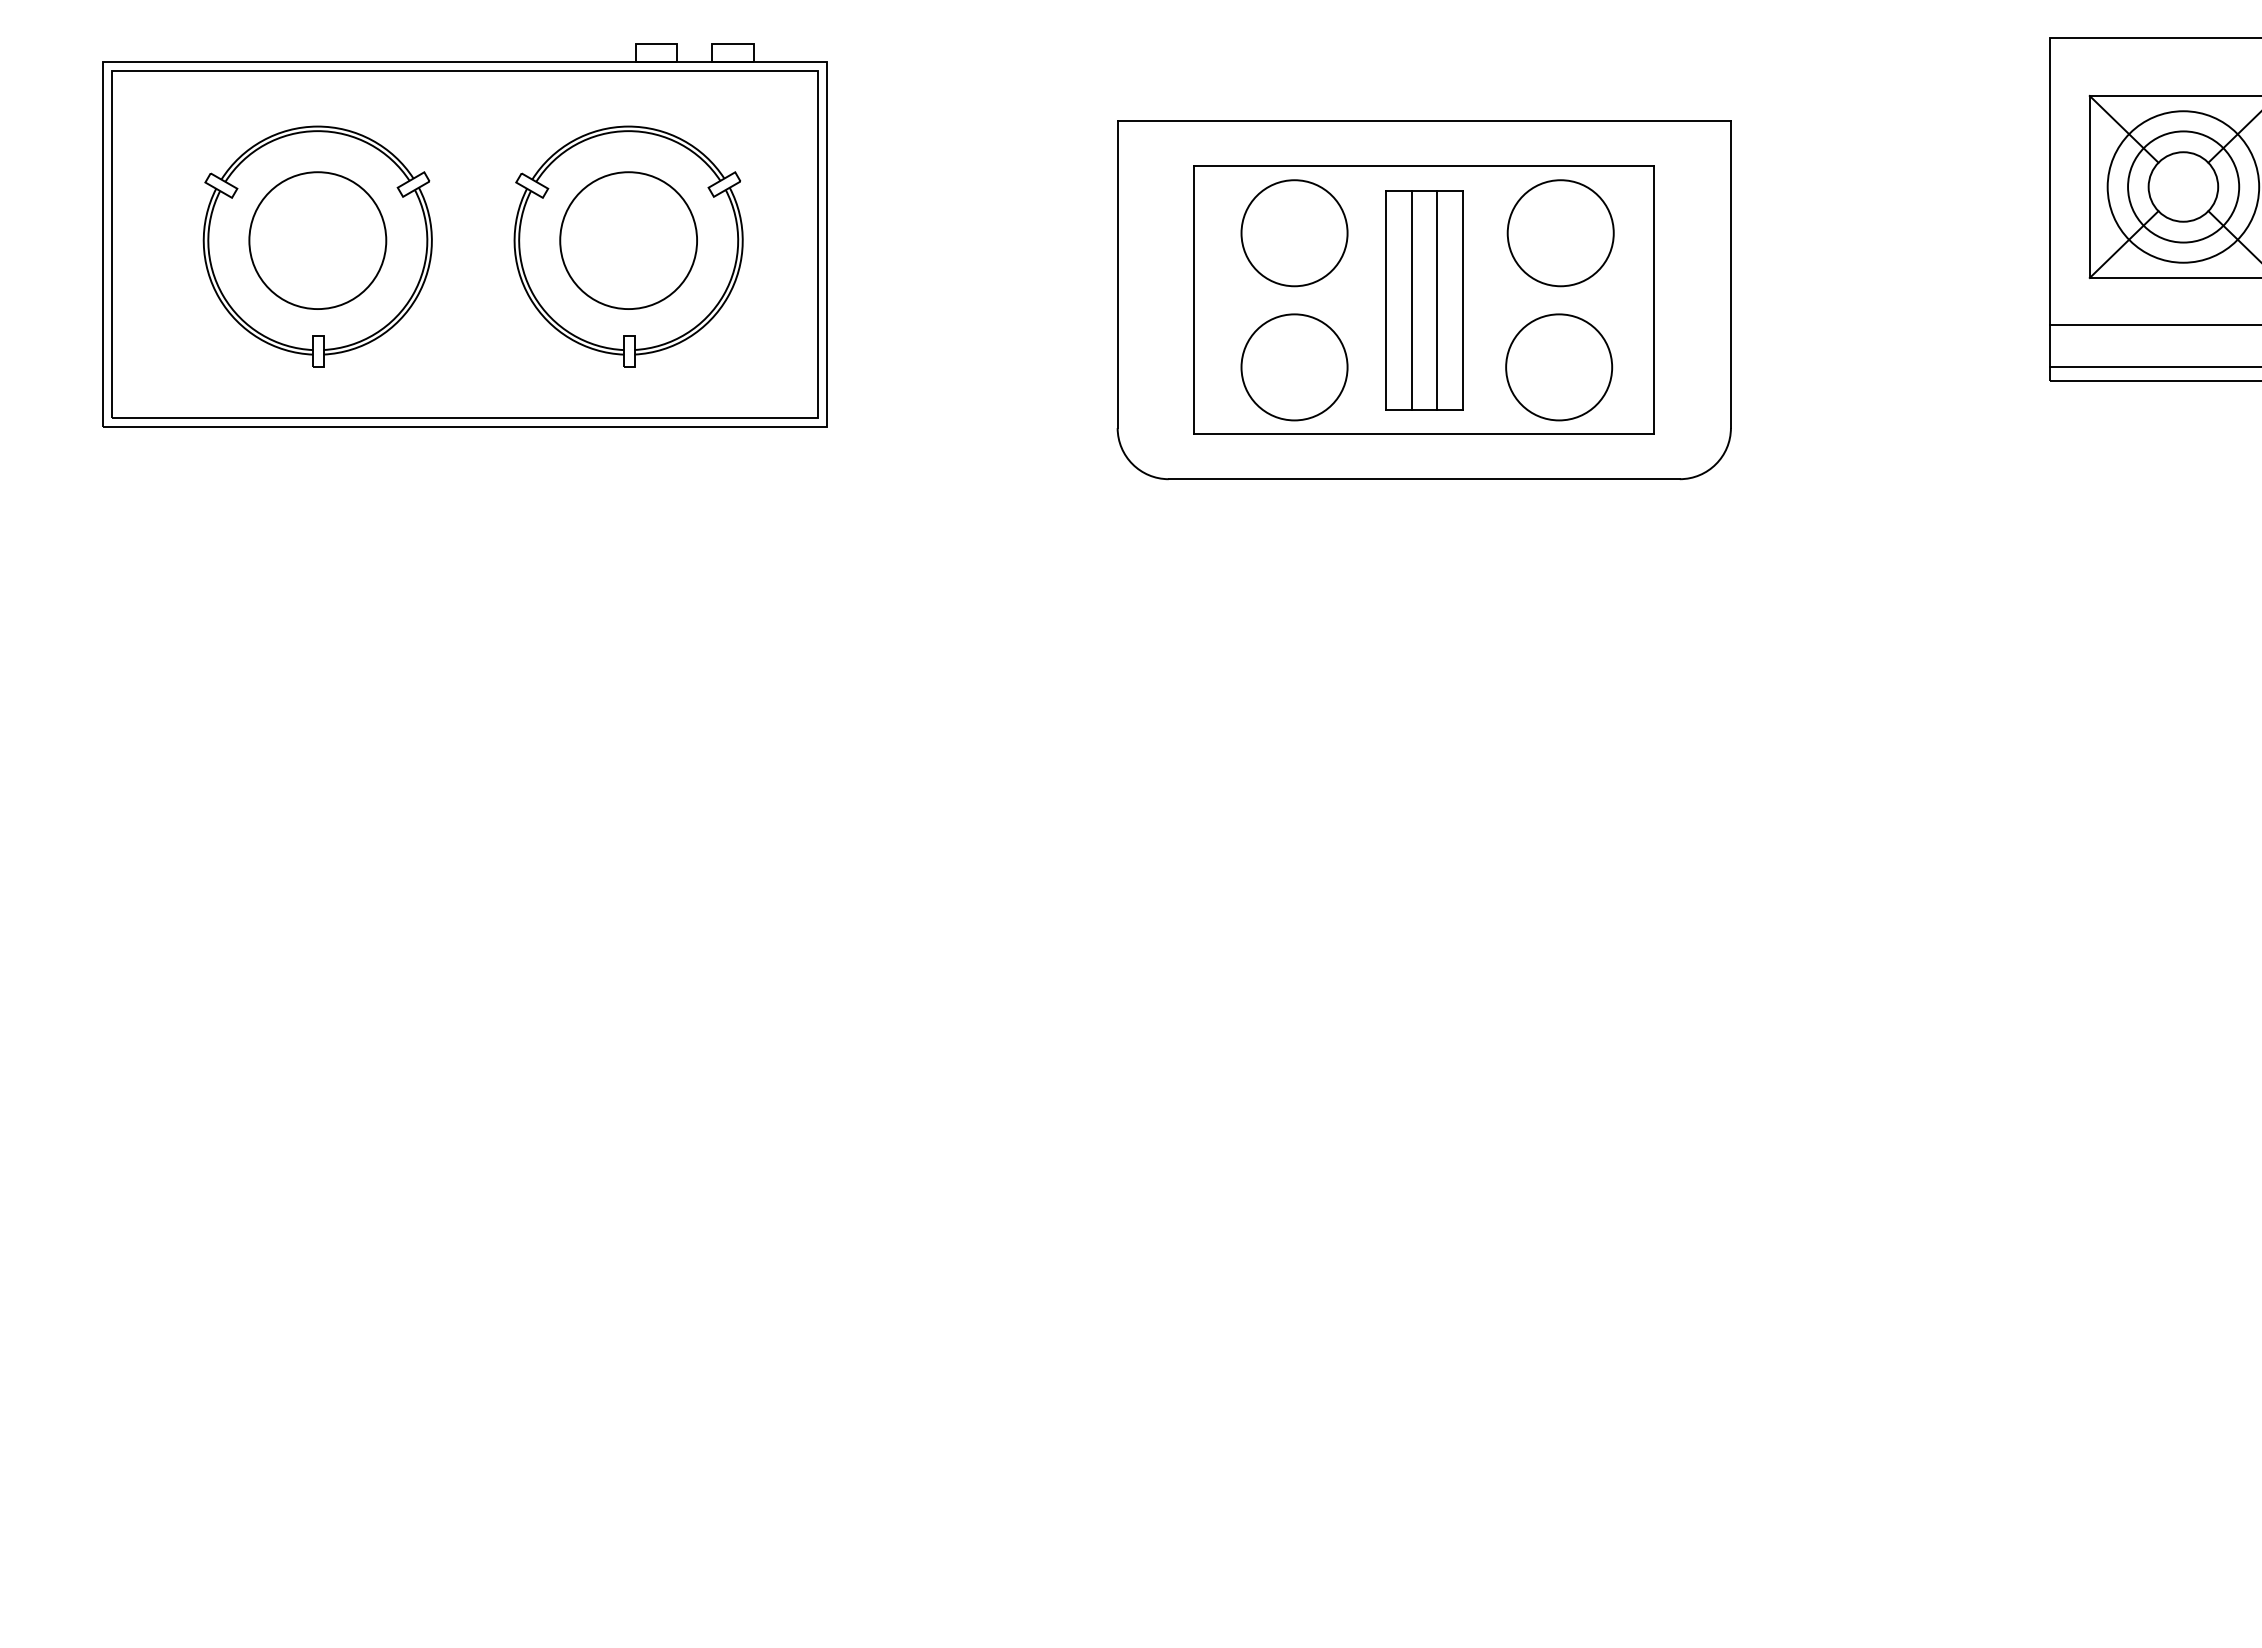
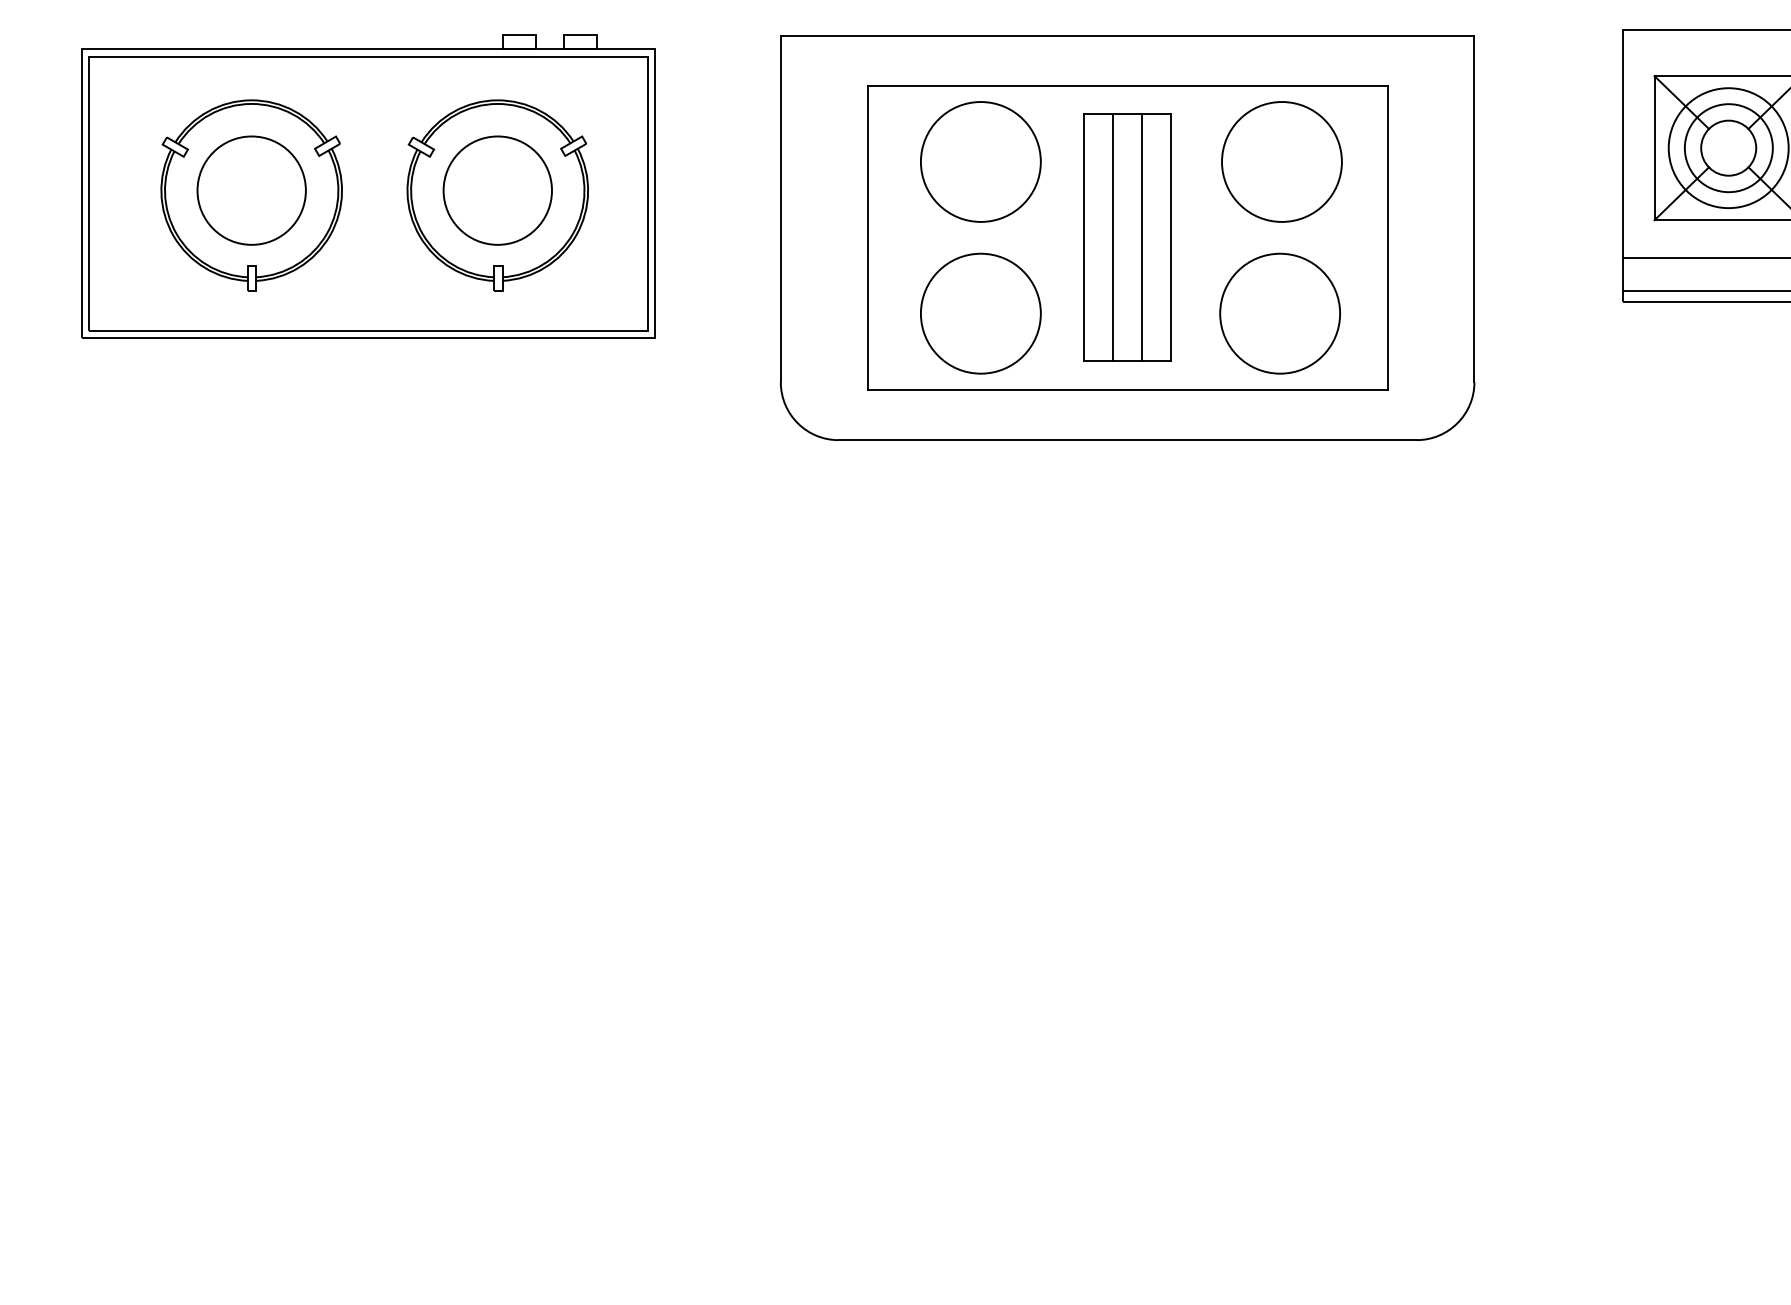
part: (1424, 300) -> (1127, 238), size x1.43

